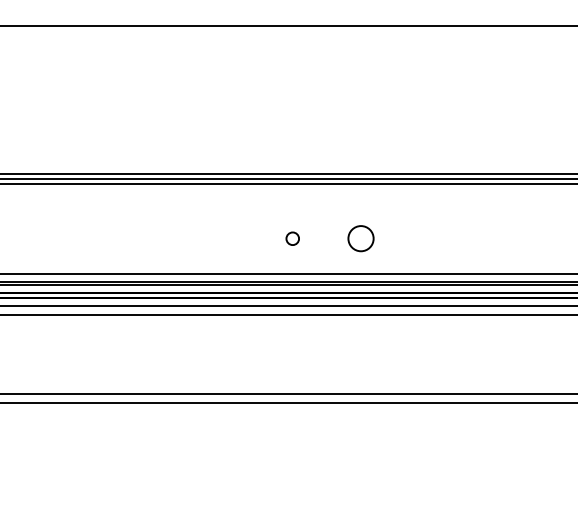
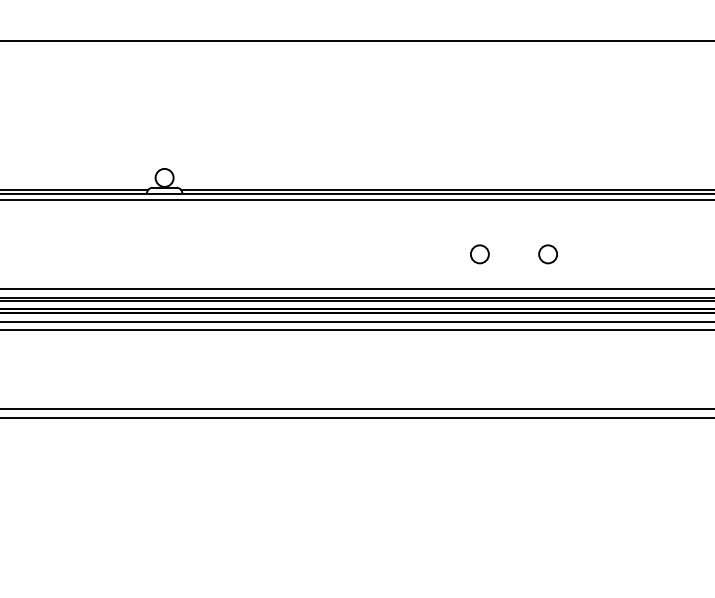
circle: (292, 238) -> (479, 254), size x1.43
circle: (360, 238) -> (547, 254), size x0.71

